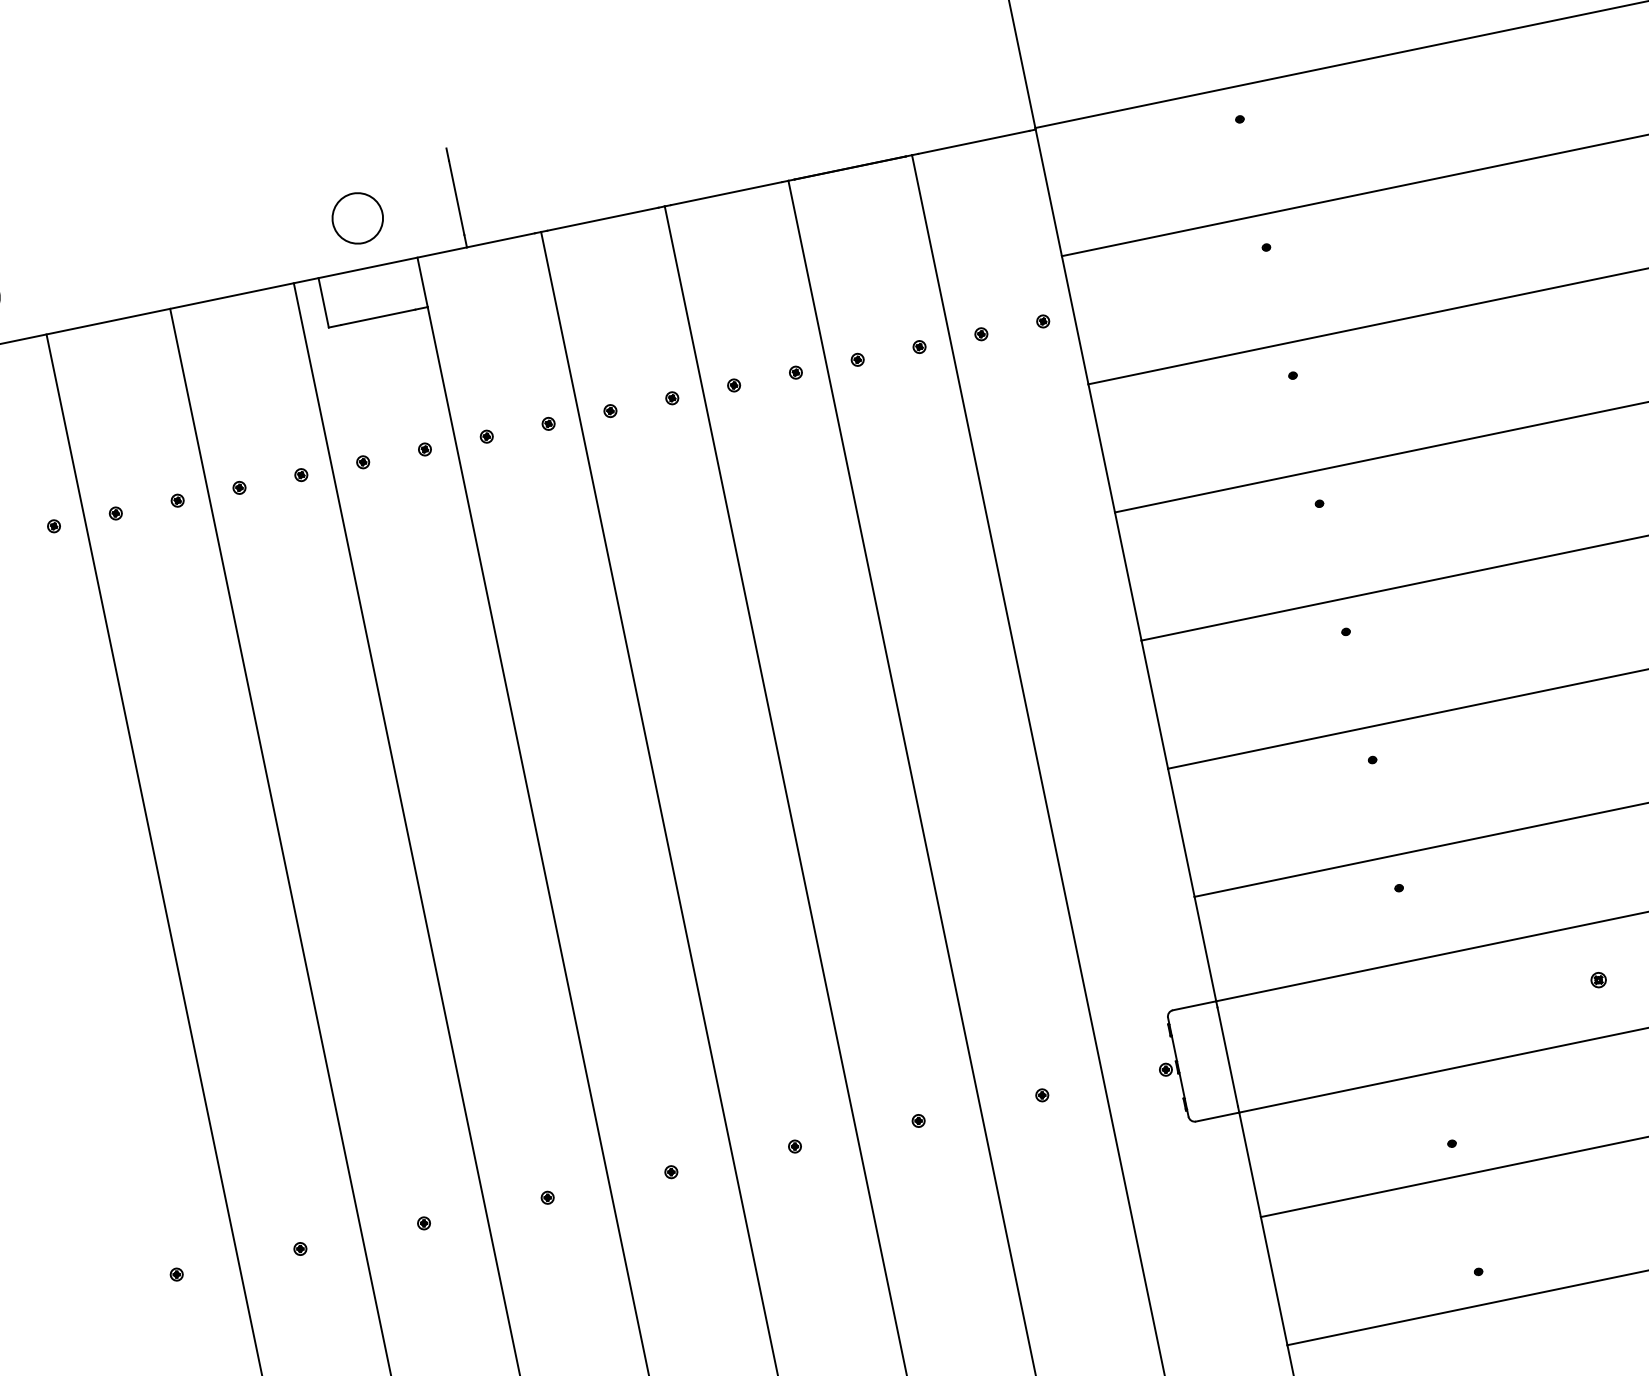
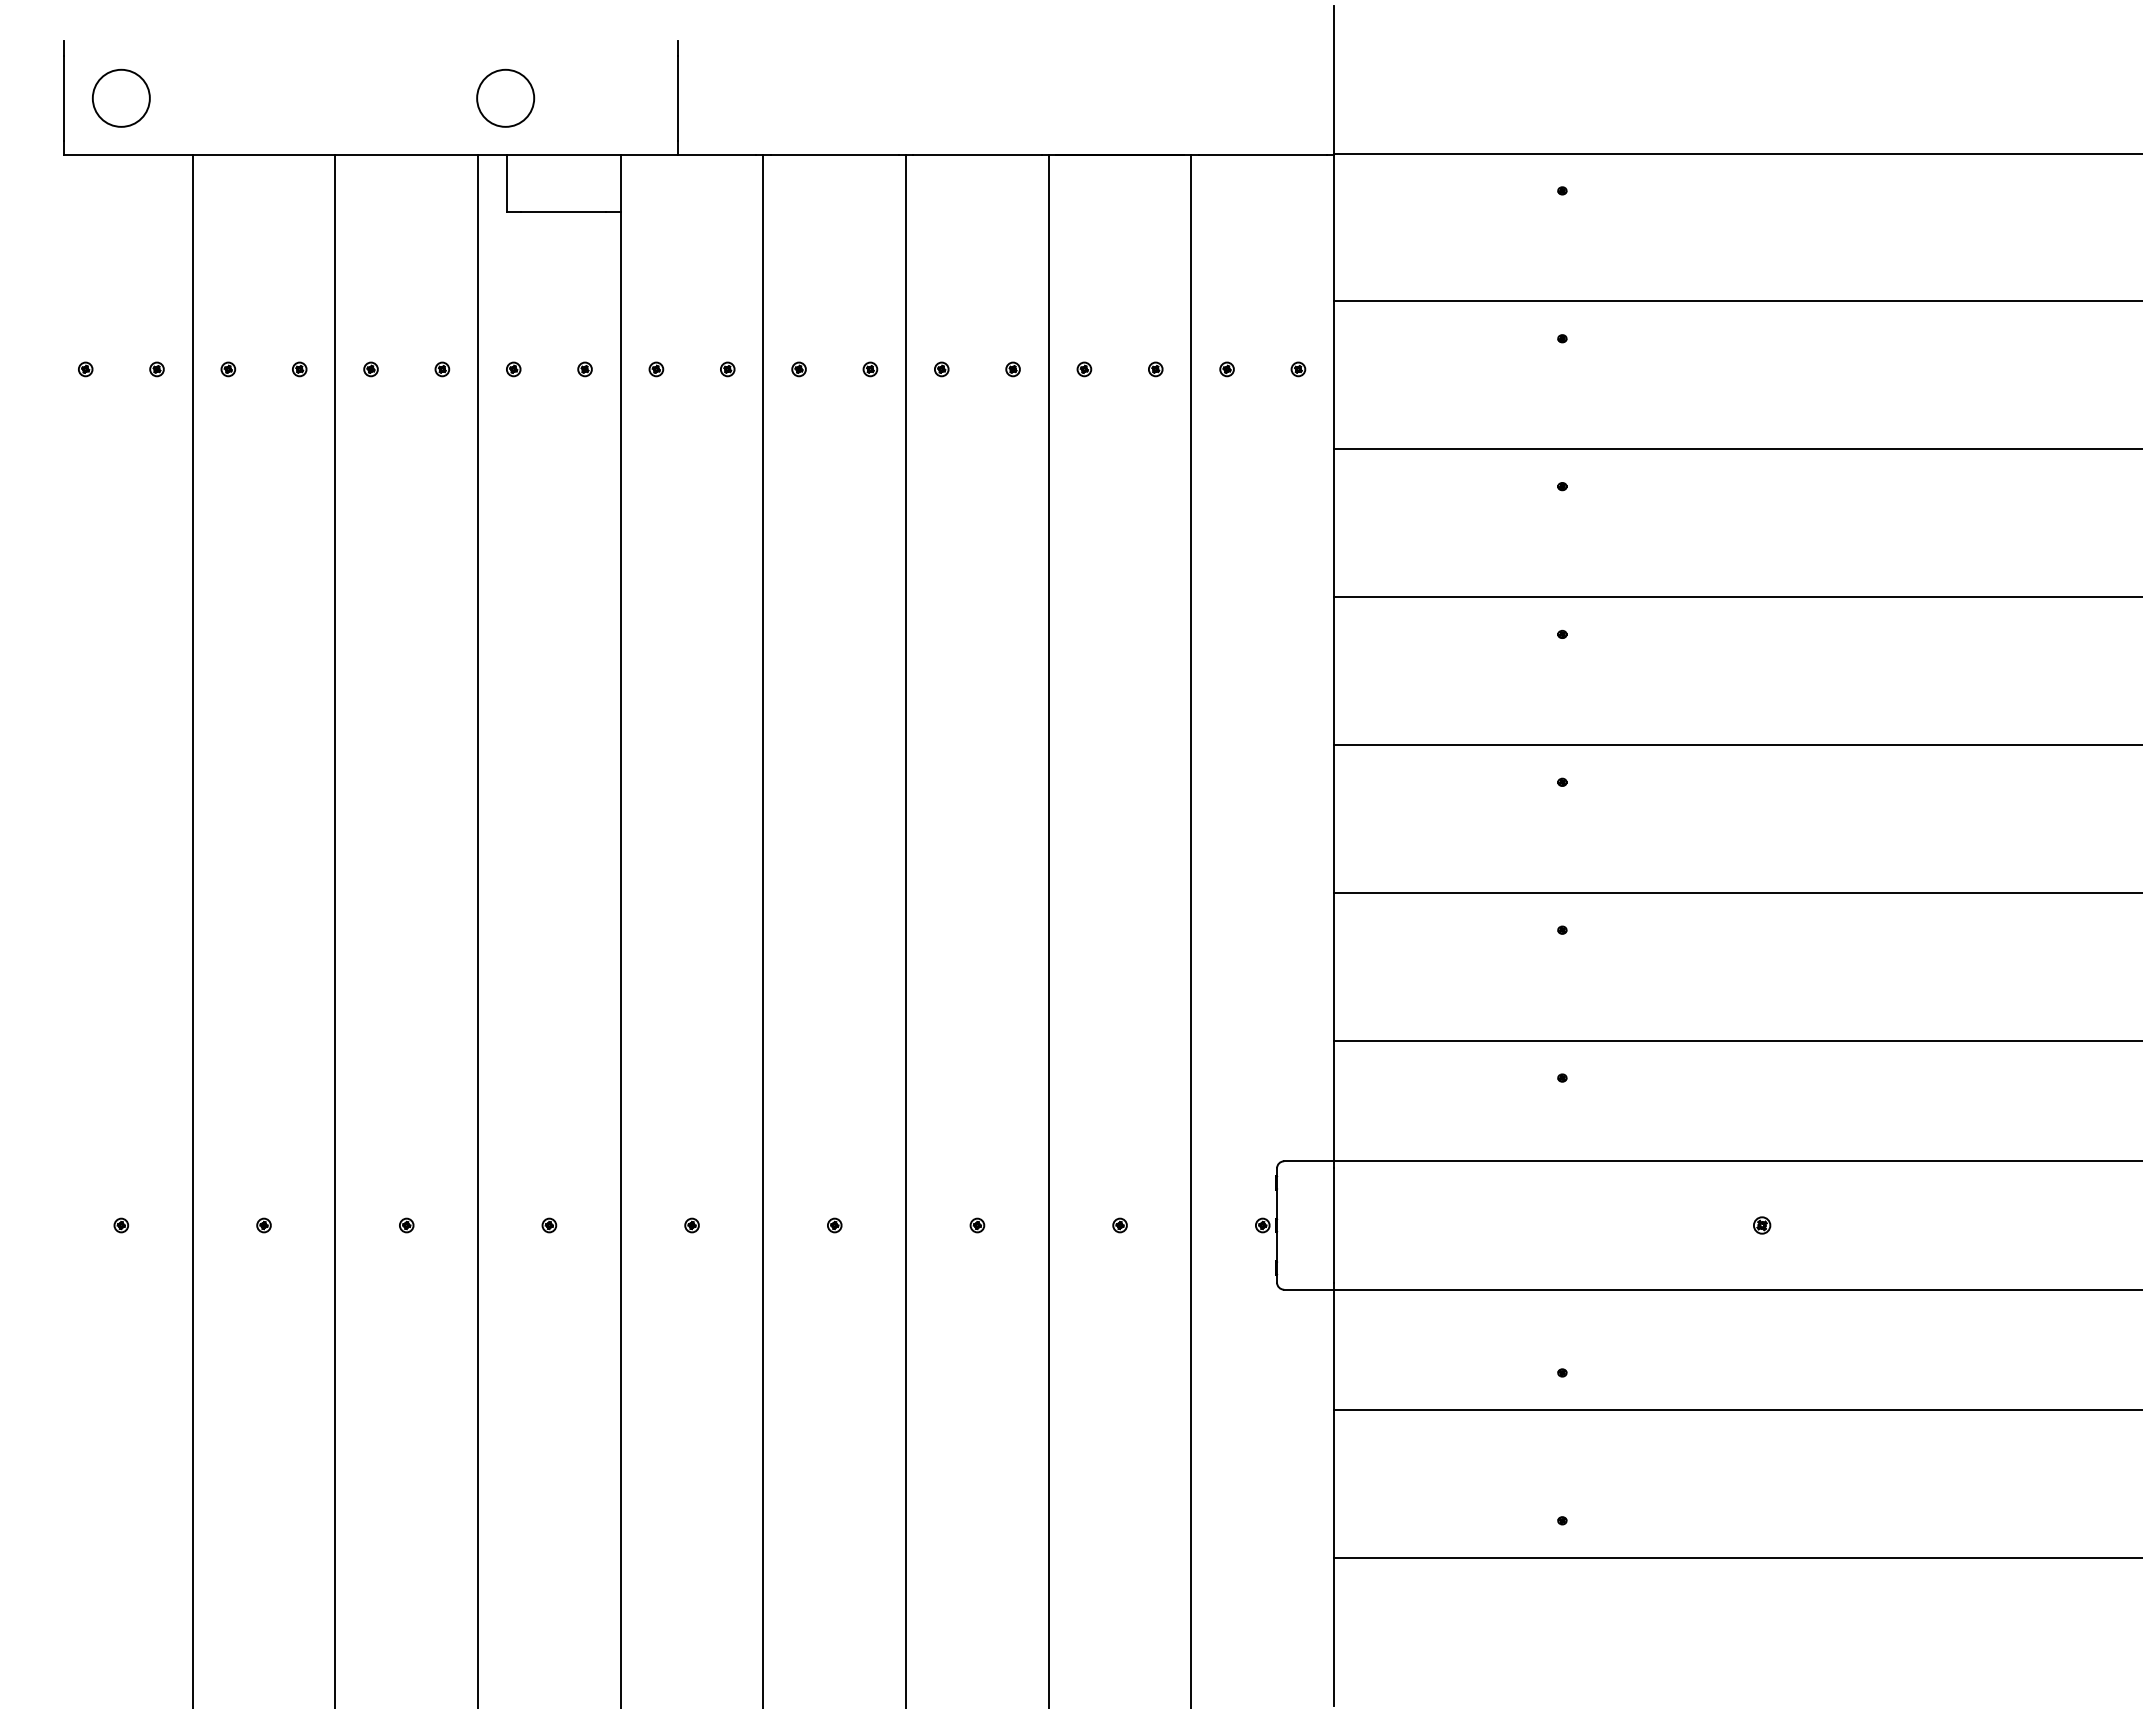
circle: (357, 217) -> (505, 97), moved

